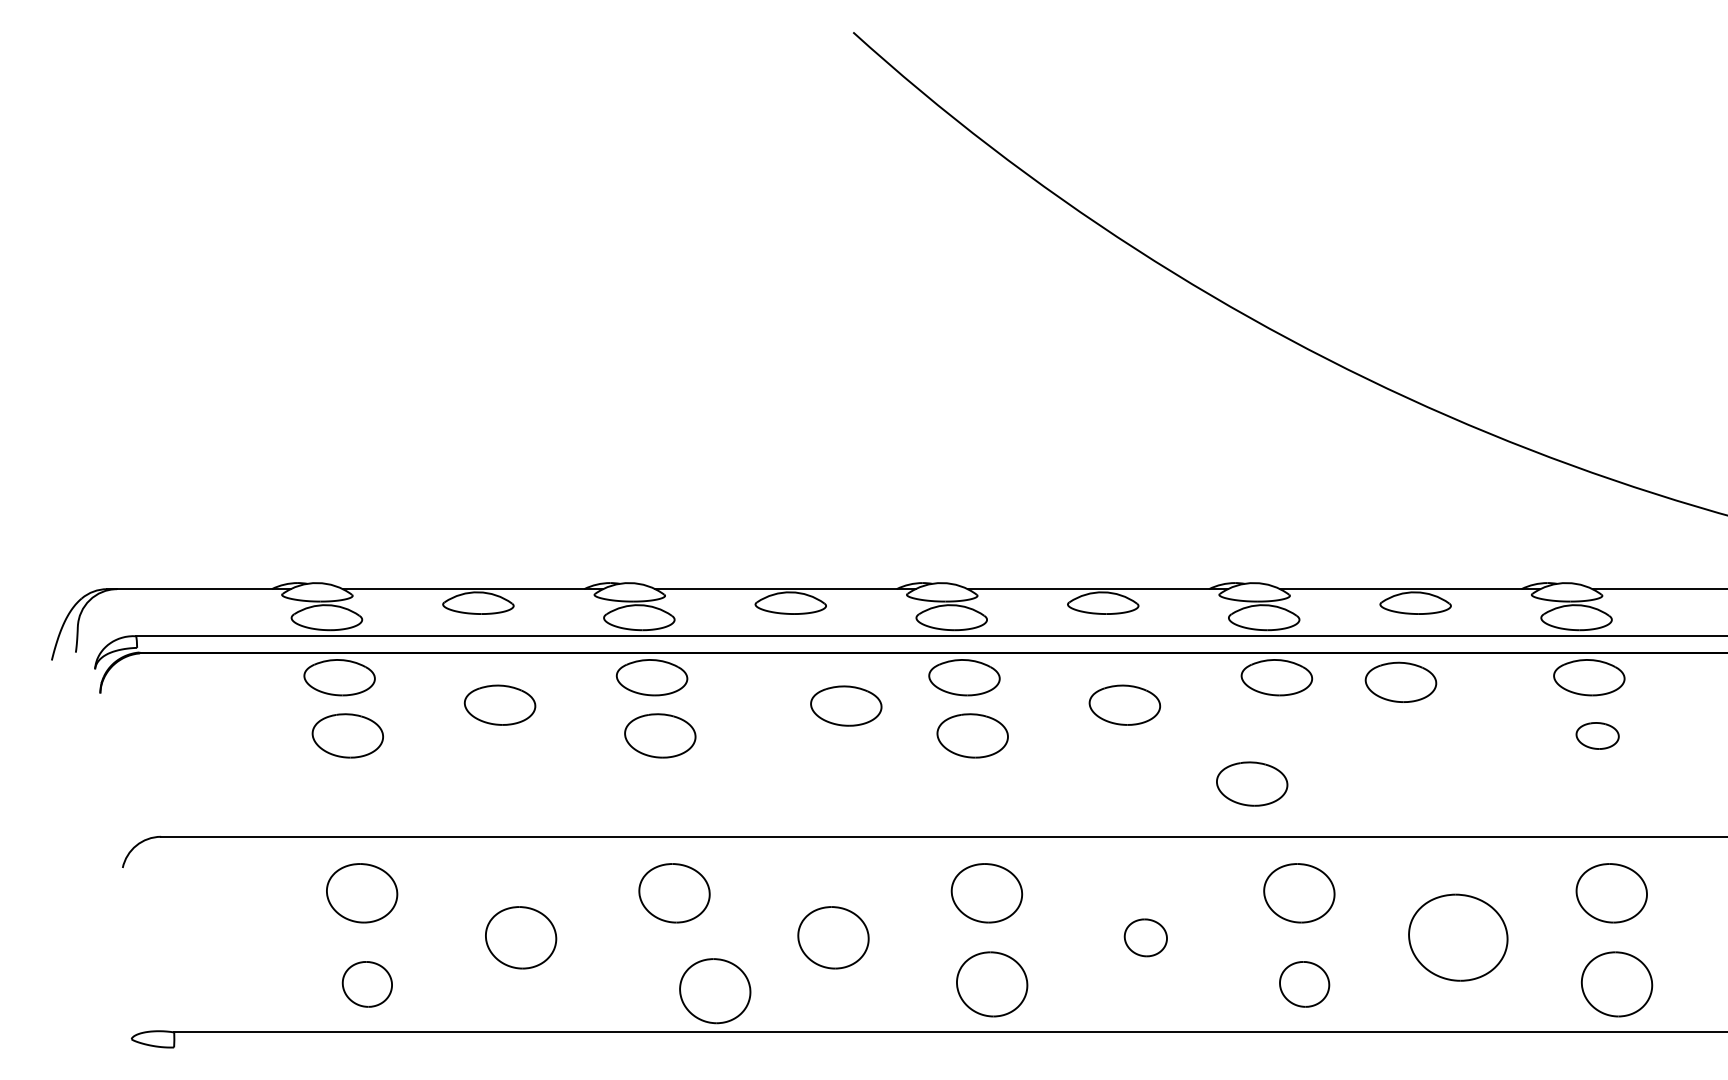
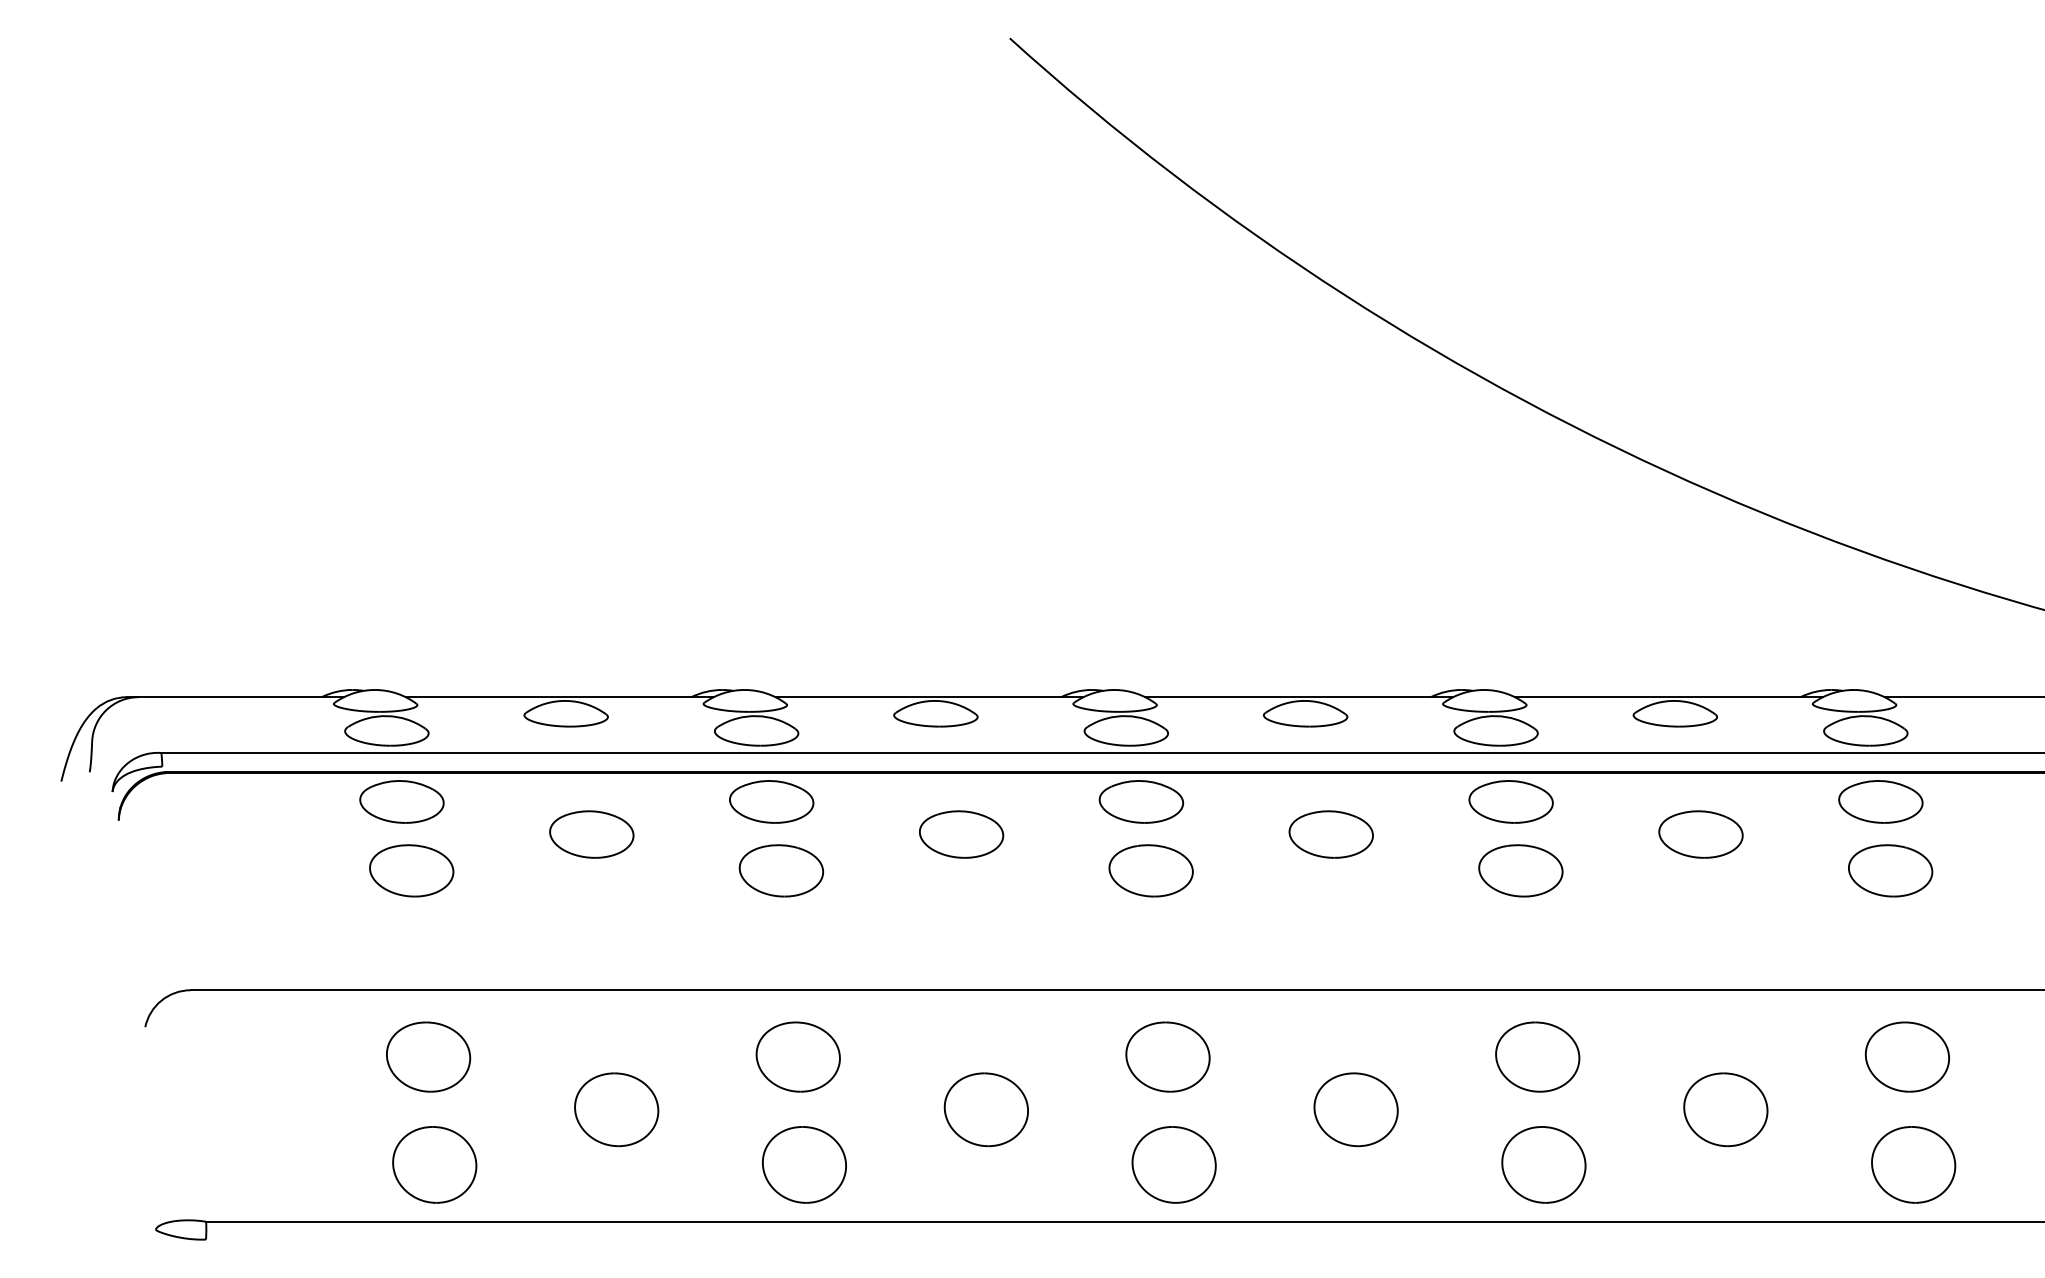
part: (1400, 682) -> (1700, 834), moved
part: (846, 706) -> (961, 834), moved
part: (1597, 735) -> (1890, 870), size x1.67
part: (1251, 783) -> (1520, 870), moved
part: (1145, 937) -> (1355, 1109), size x1.67
part: (1458, 937) -> (1725, 1109), size x0.71
part: (367, 984) -> (434, 1164), size x1.43
part: (1304, 984) -> (1543, 1164), size x1.43
part: (714, 990) -> (803, 1164), moved

